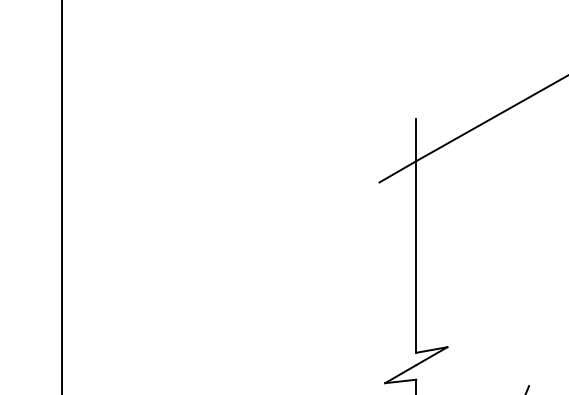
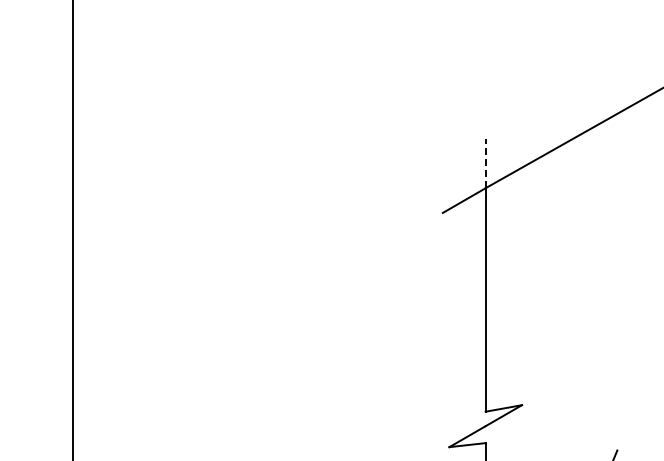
line: (416, 140) -> (485, 163), solid -> dashed

